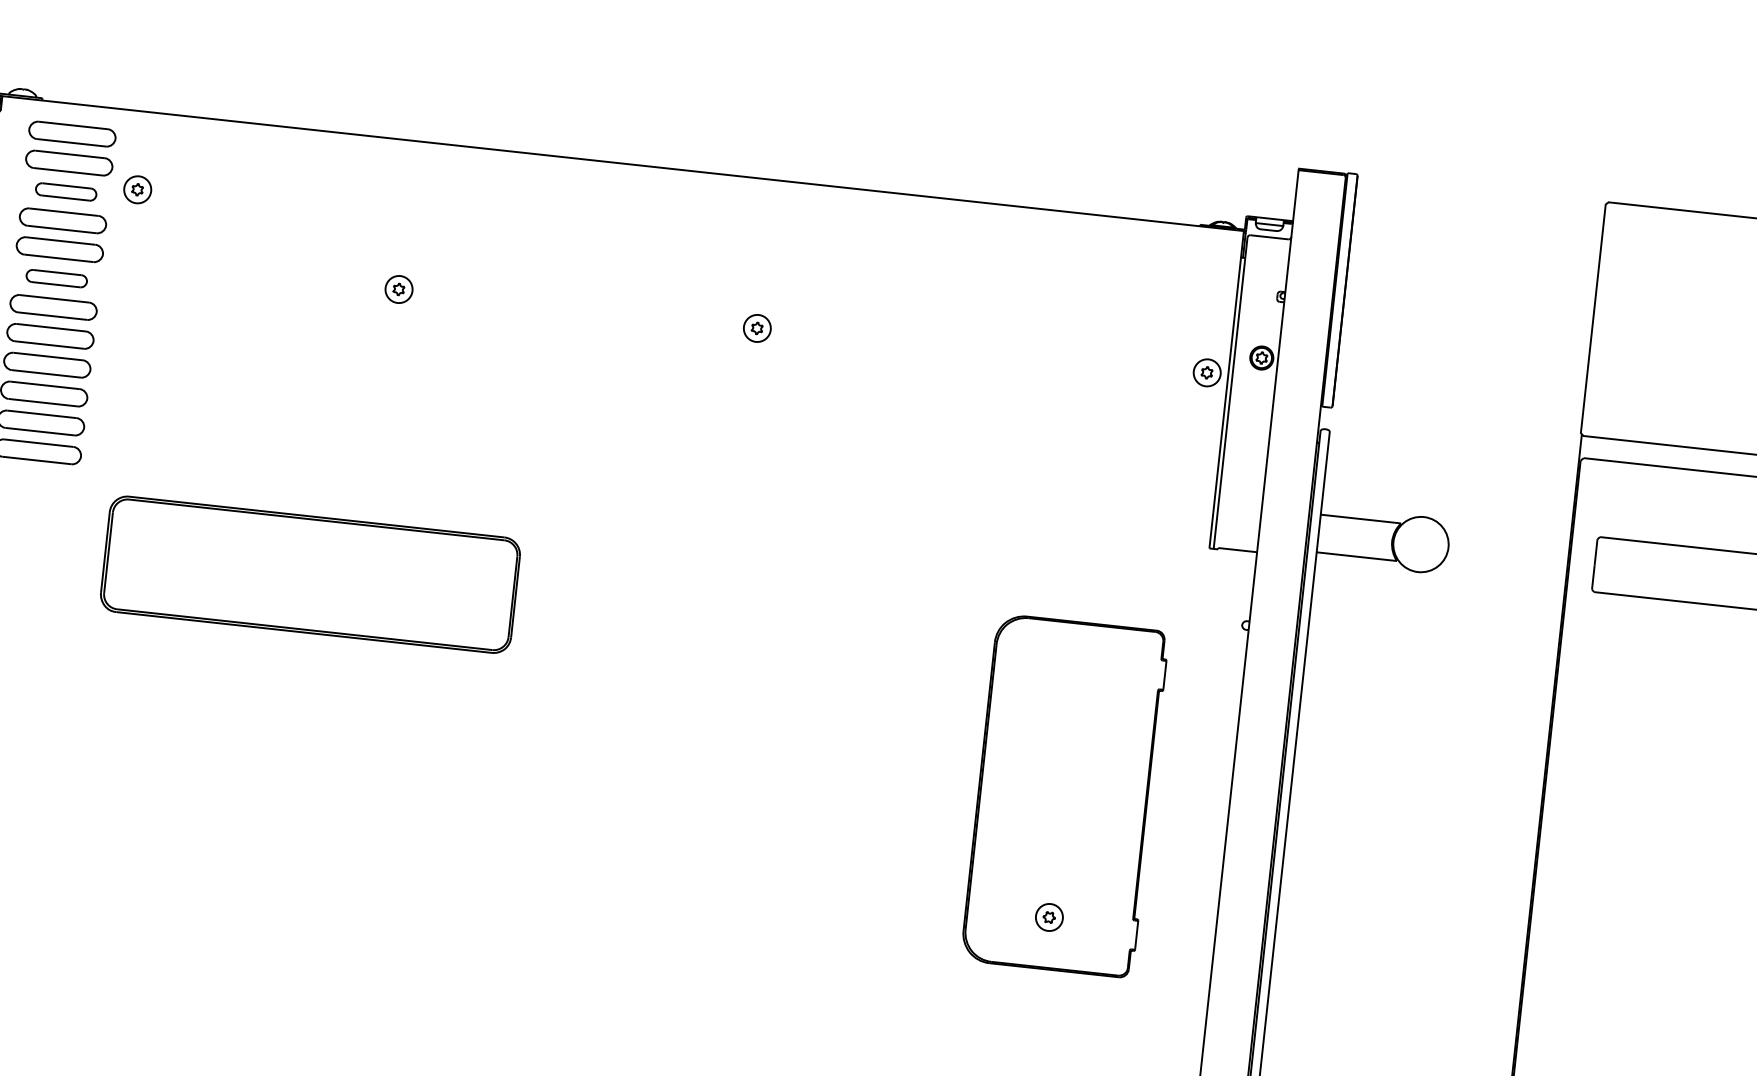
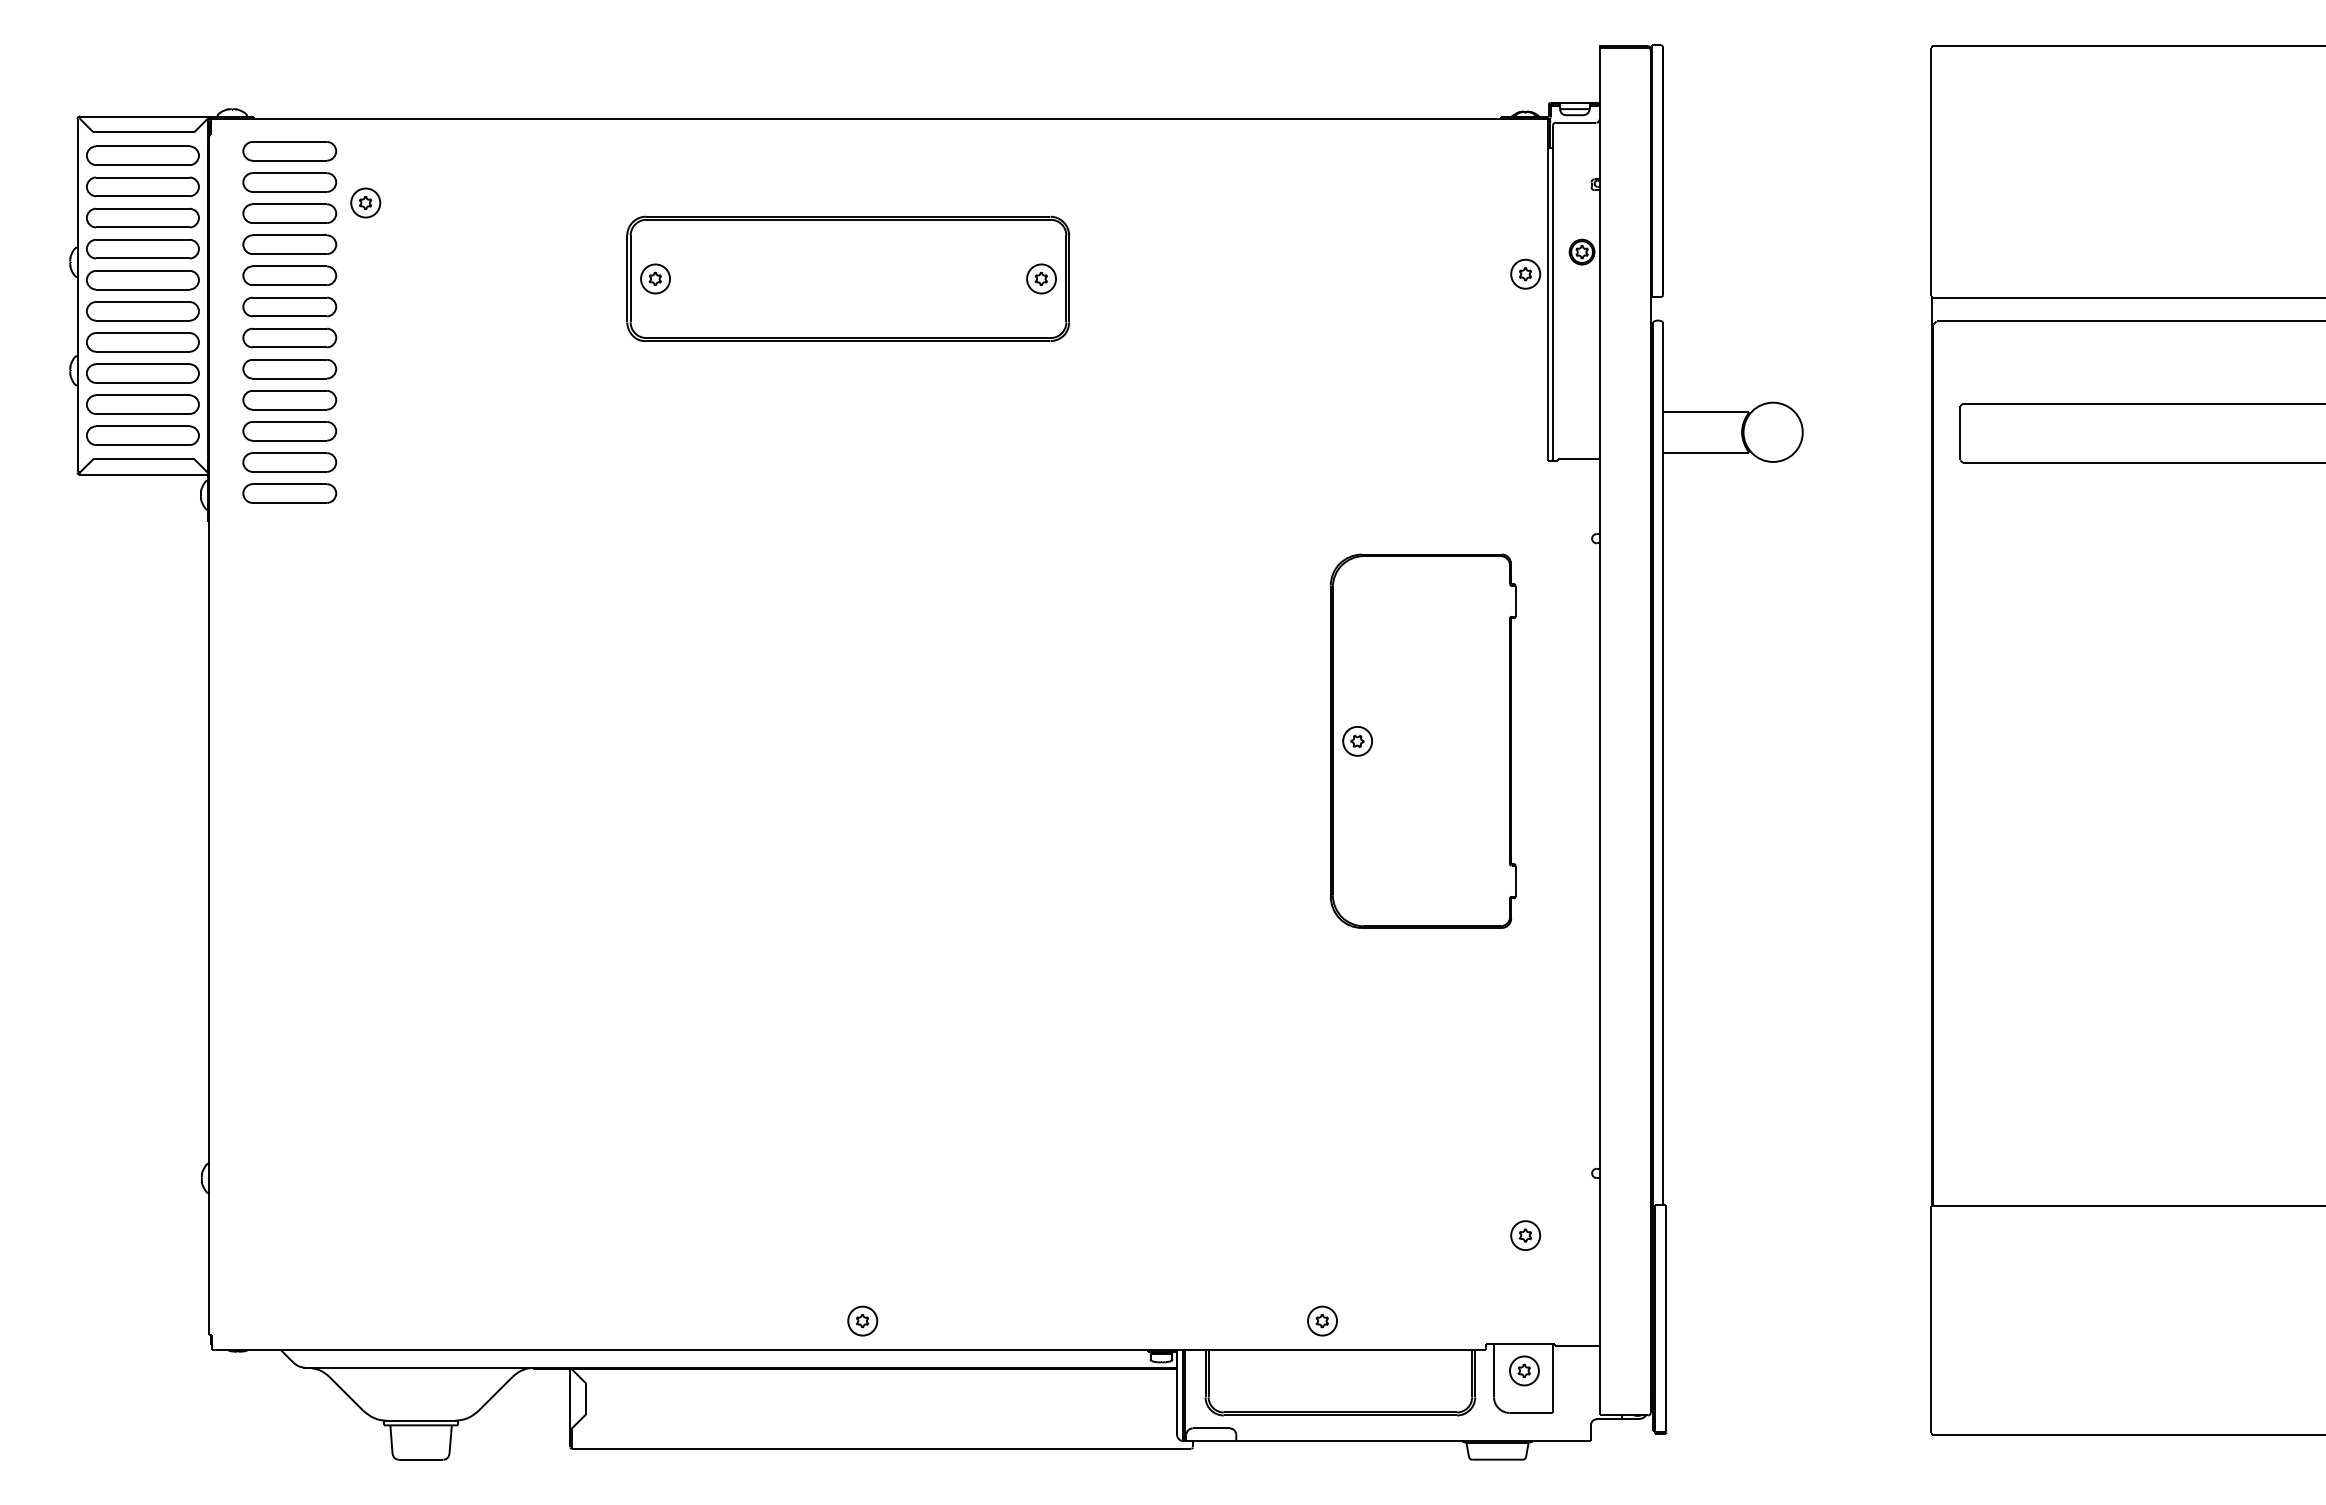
part: (65, 191) -> (289, 213), size x1.43
part: (56, 278) -> (289, 306), size x1.43
part: (309, 574) -> (847, 278), moved
part: (1049, 917) -> (1357, 741), moved

